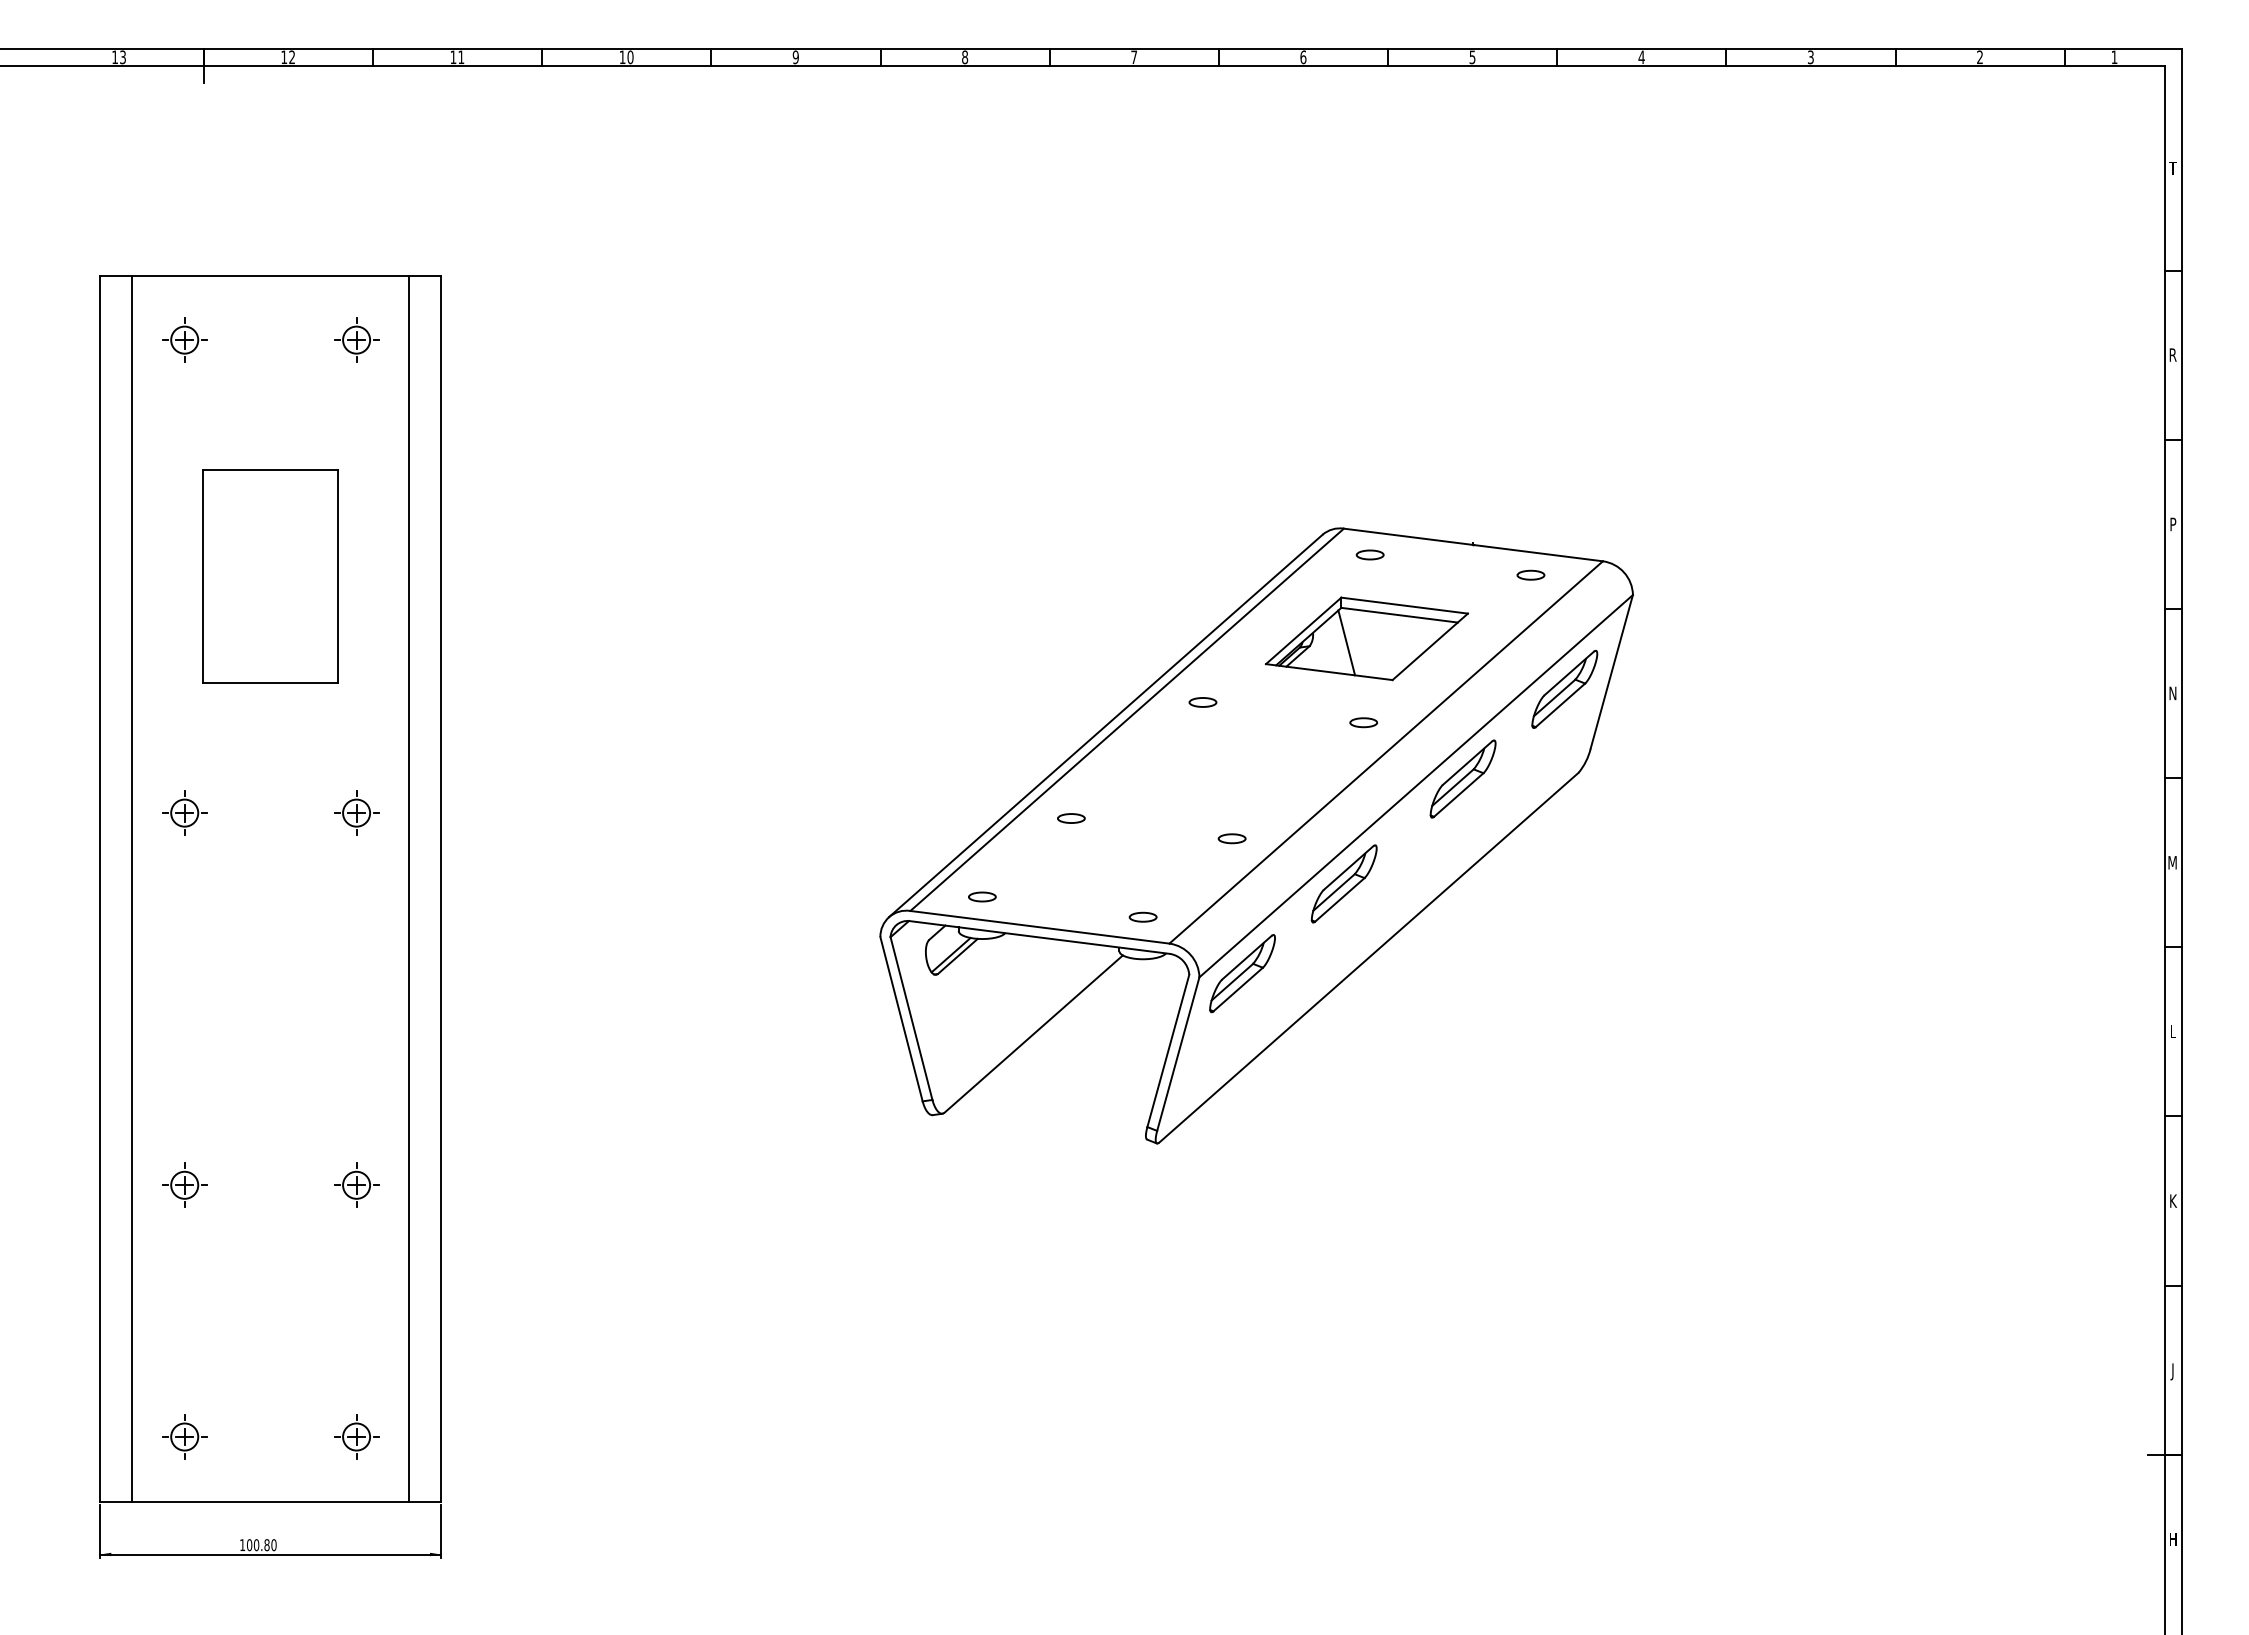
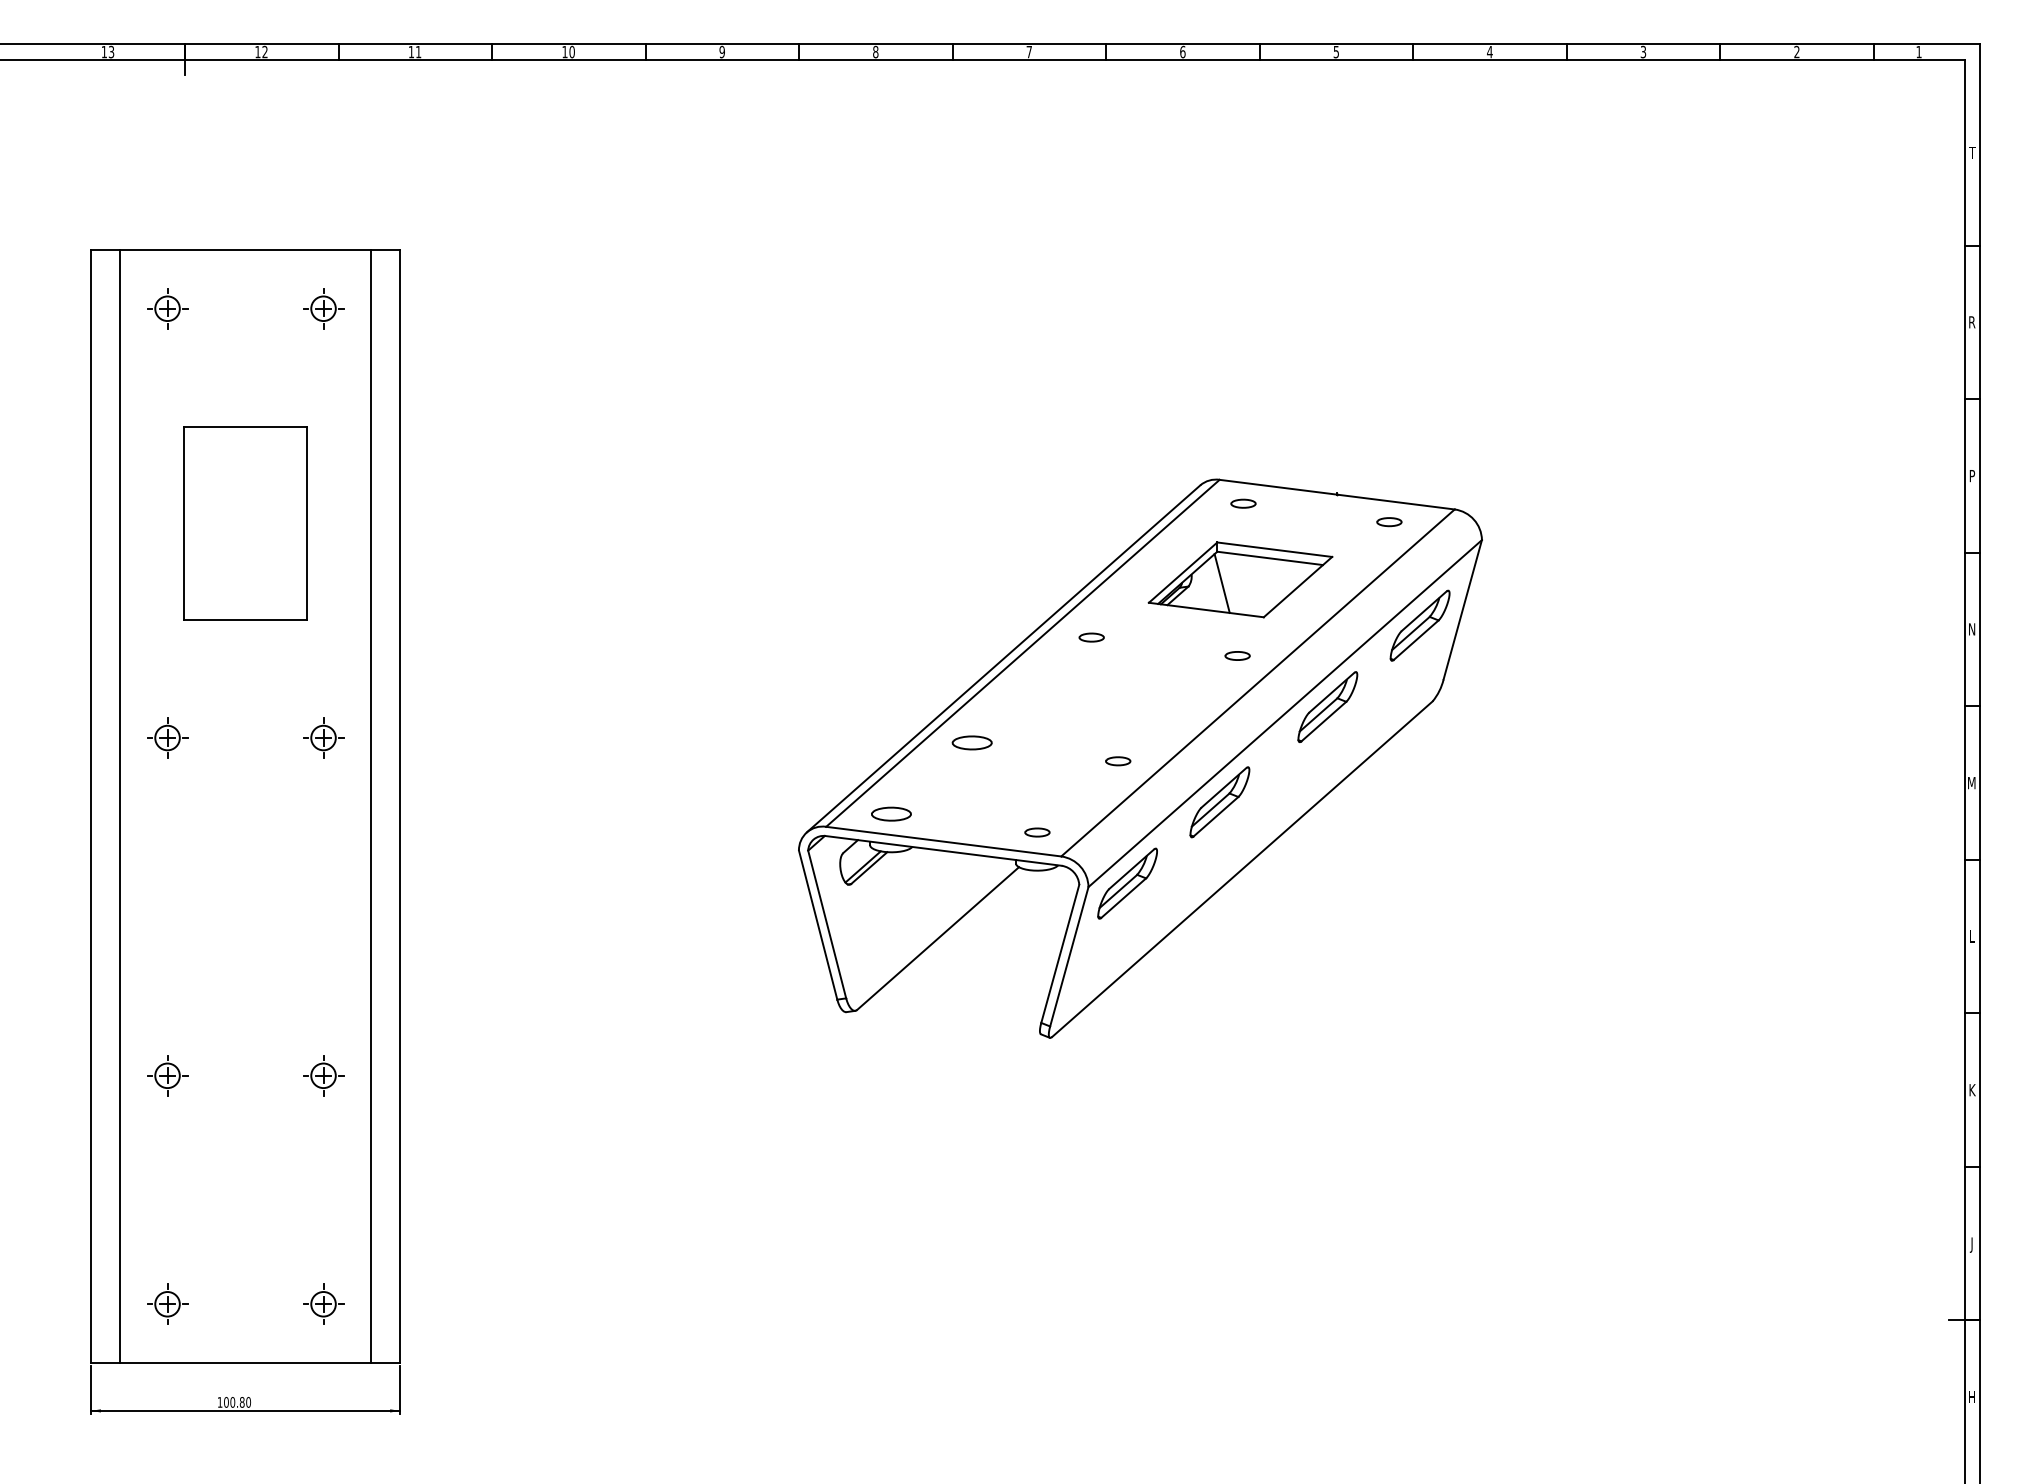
part: (1071, 818) -> (972, 742), size x1.6
part: (982, 896) -> (891, 813), size x1.6

